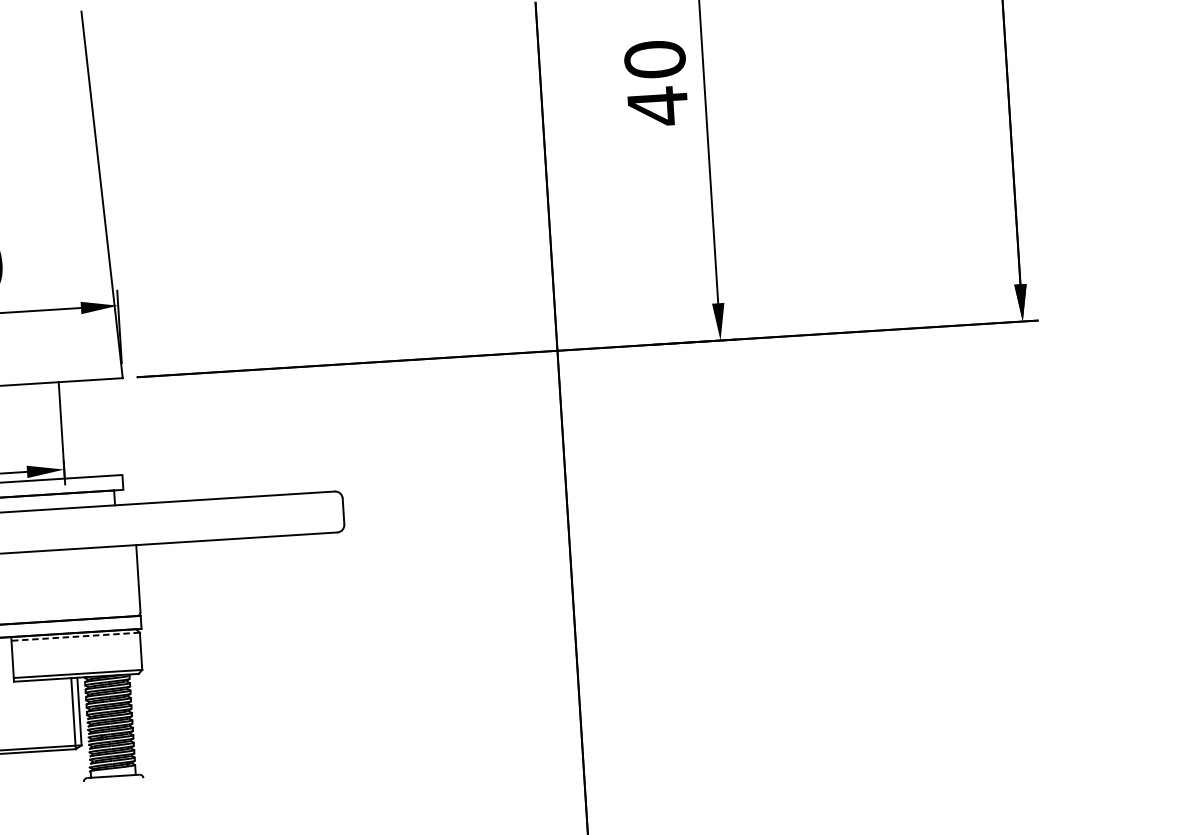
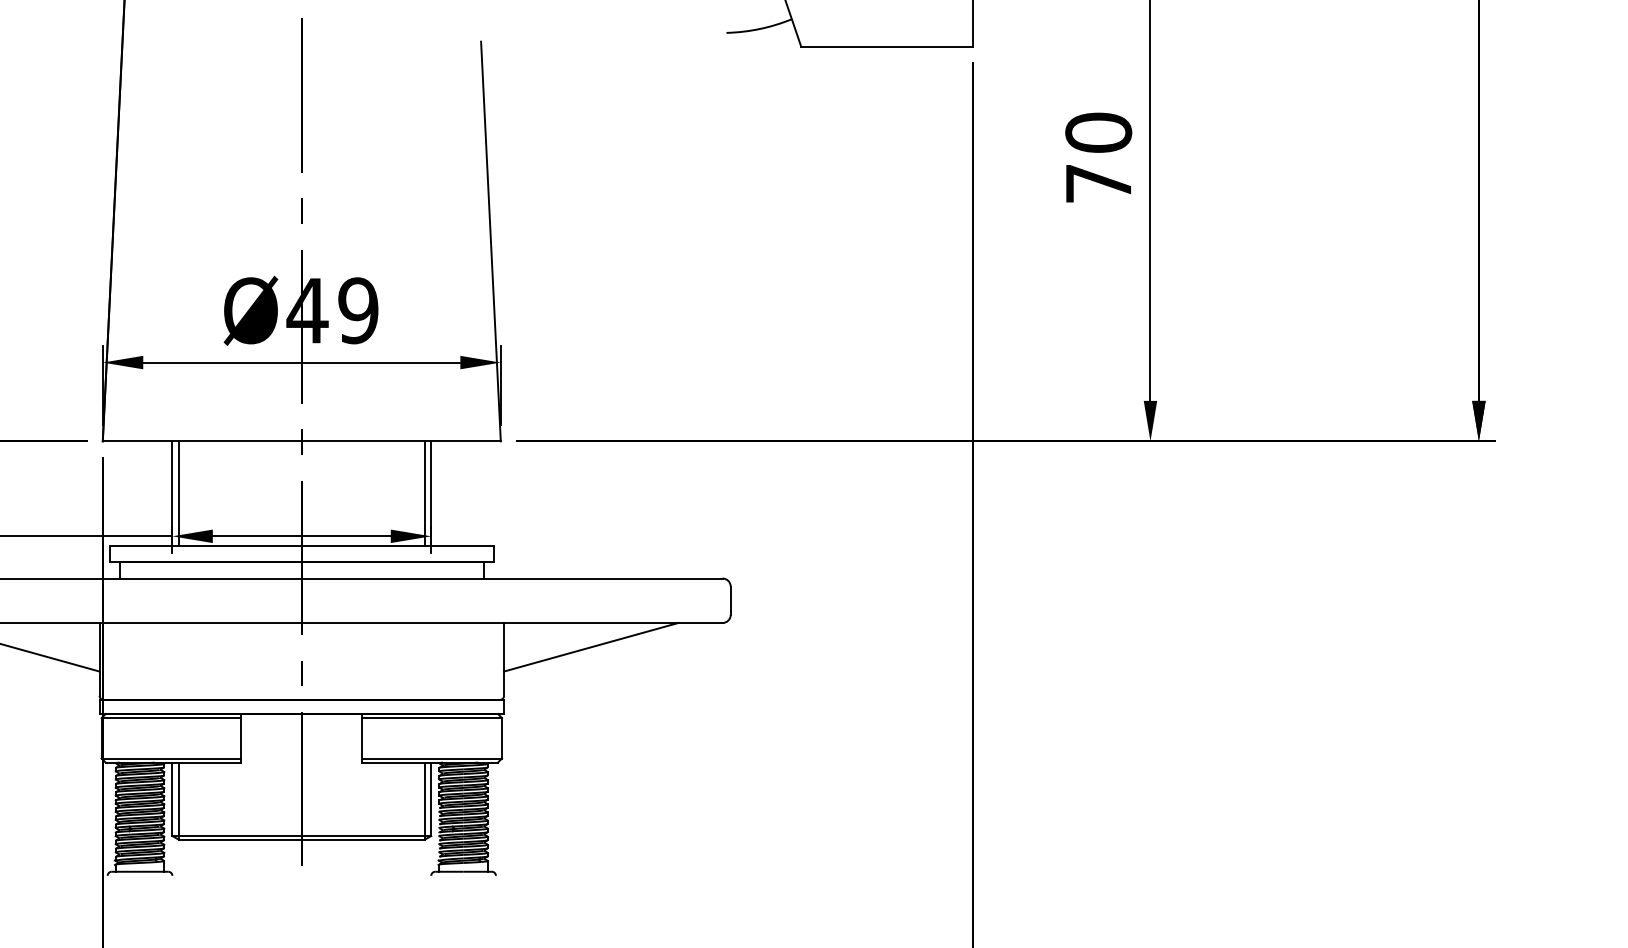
text: (657, 106) -> (1098, 183), 40 -> 70
line: (55, 430) -> (424, 493), added
line: (218, 562) -> (591, 647), added
line: (75, 637) -> (432, 718), dashed -> solid

